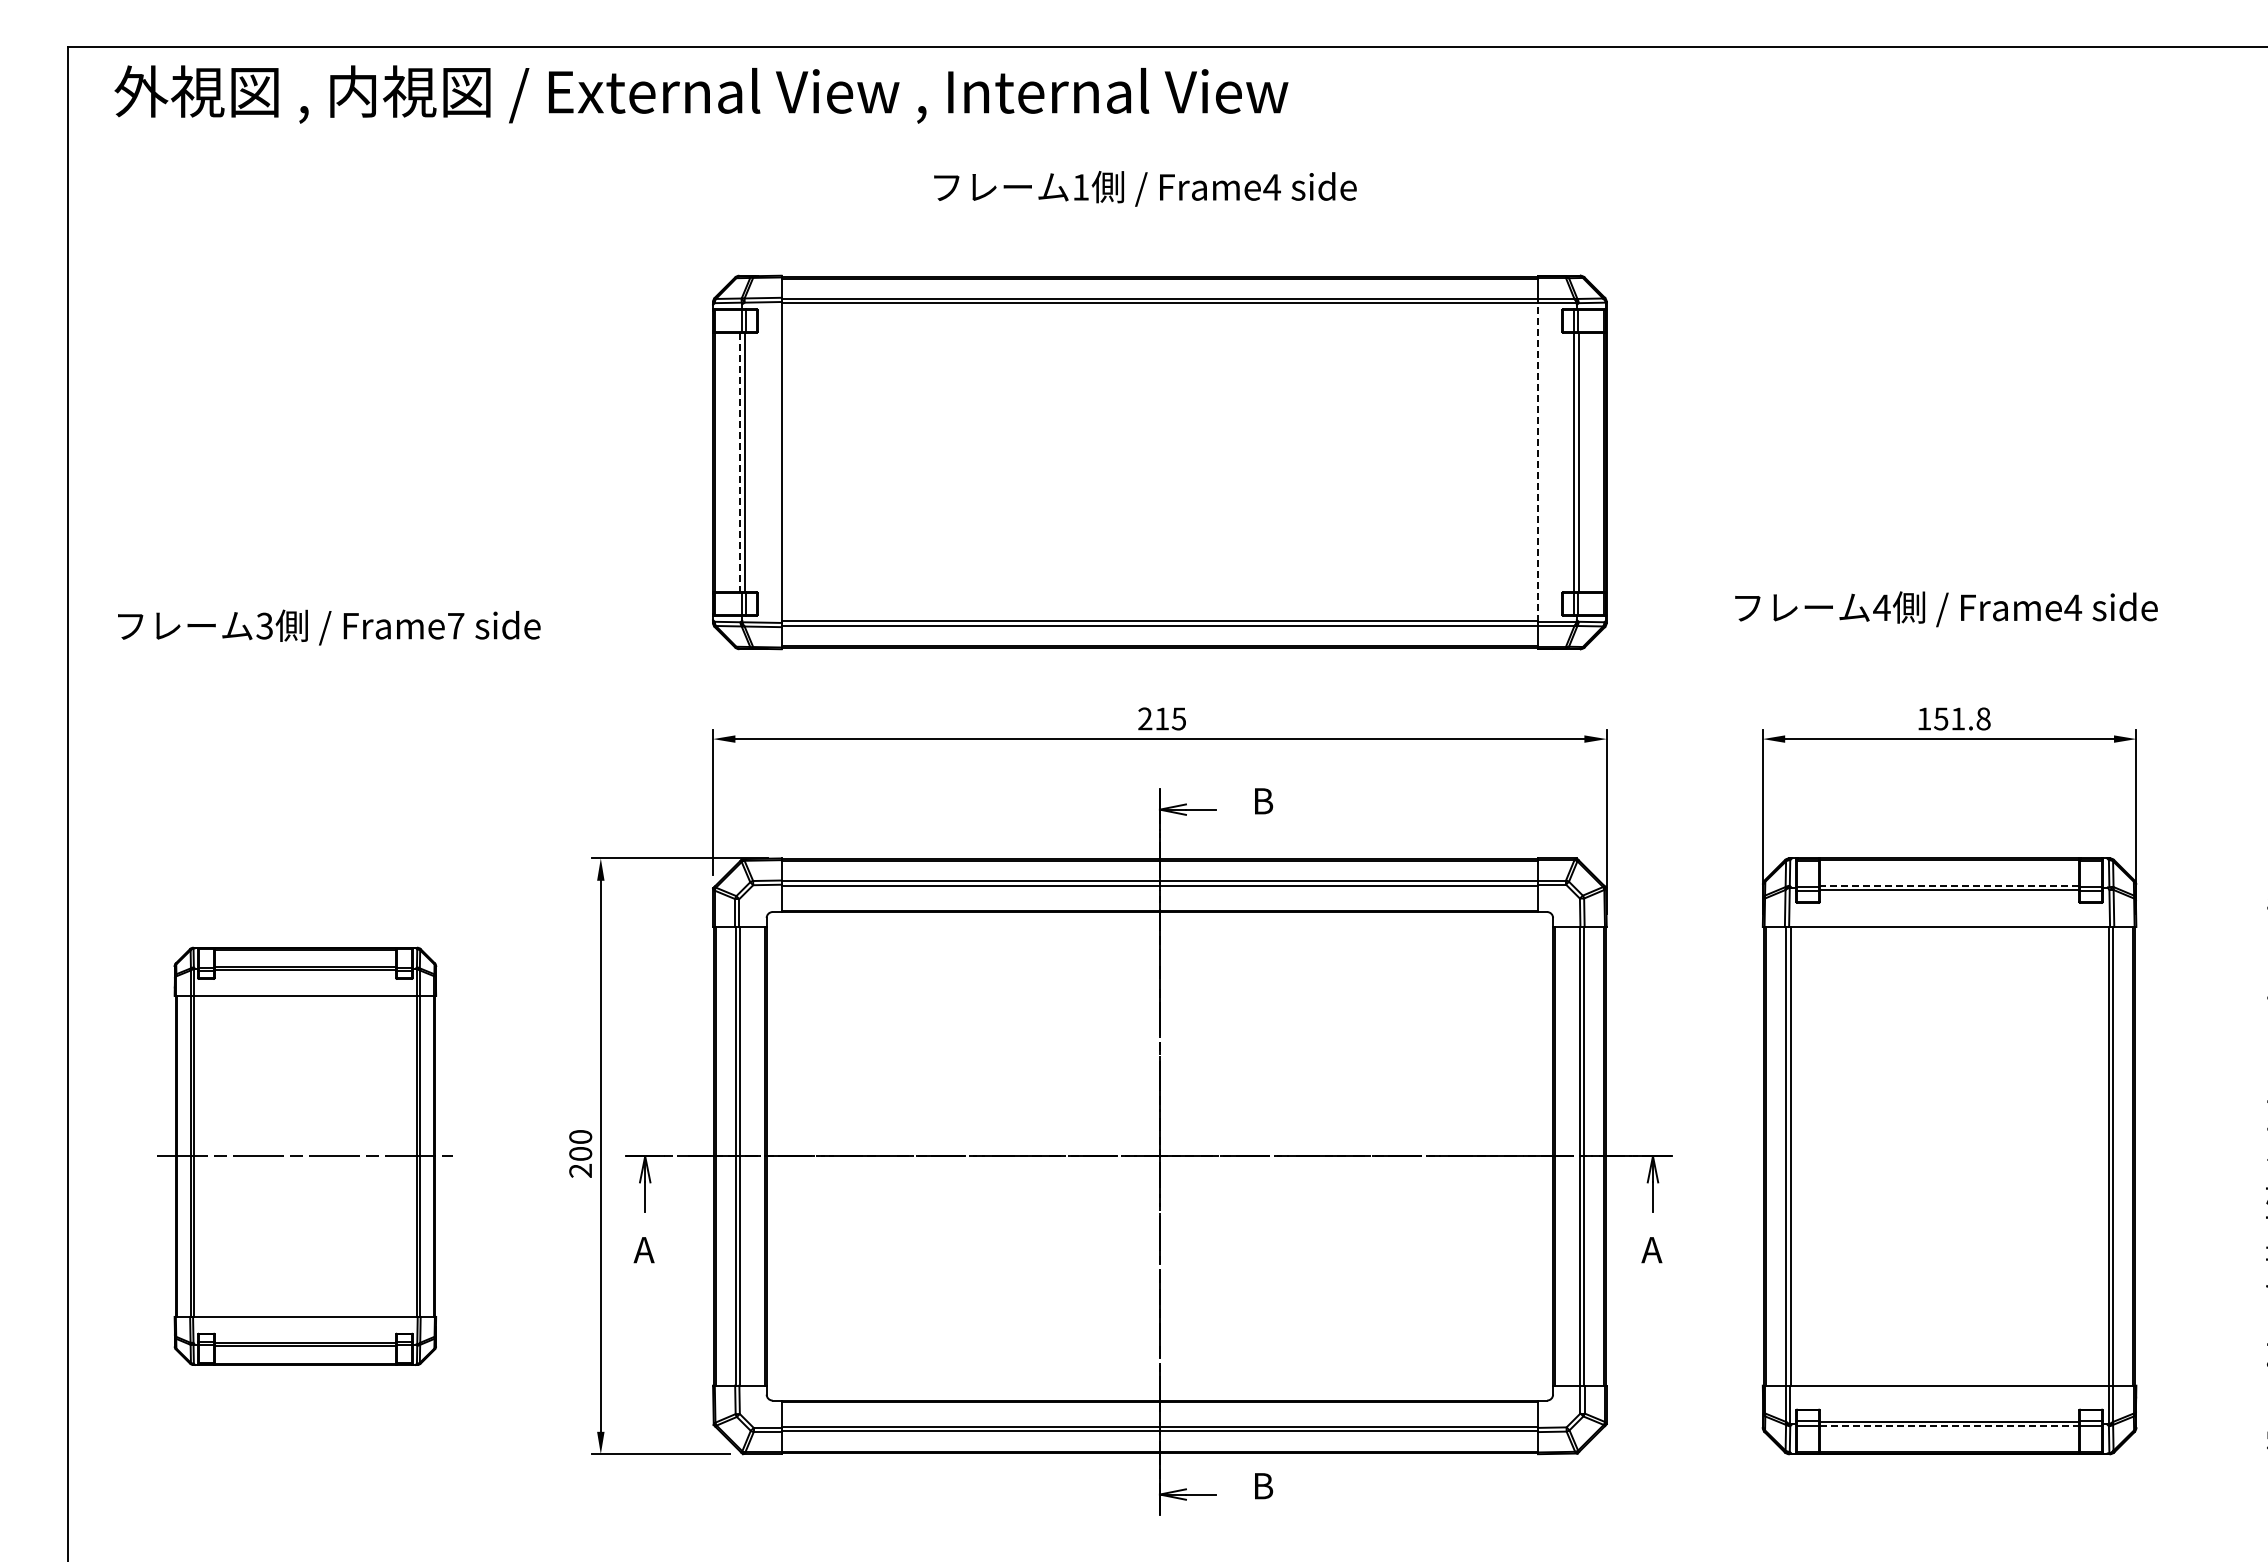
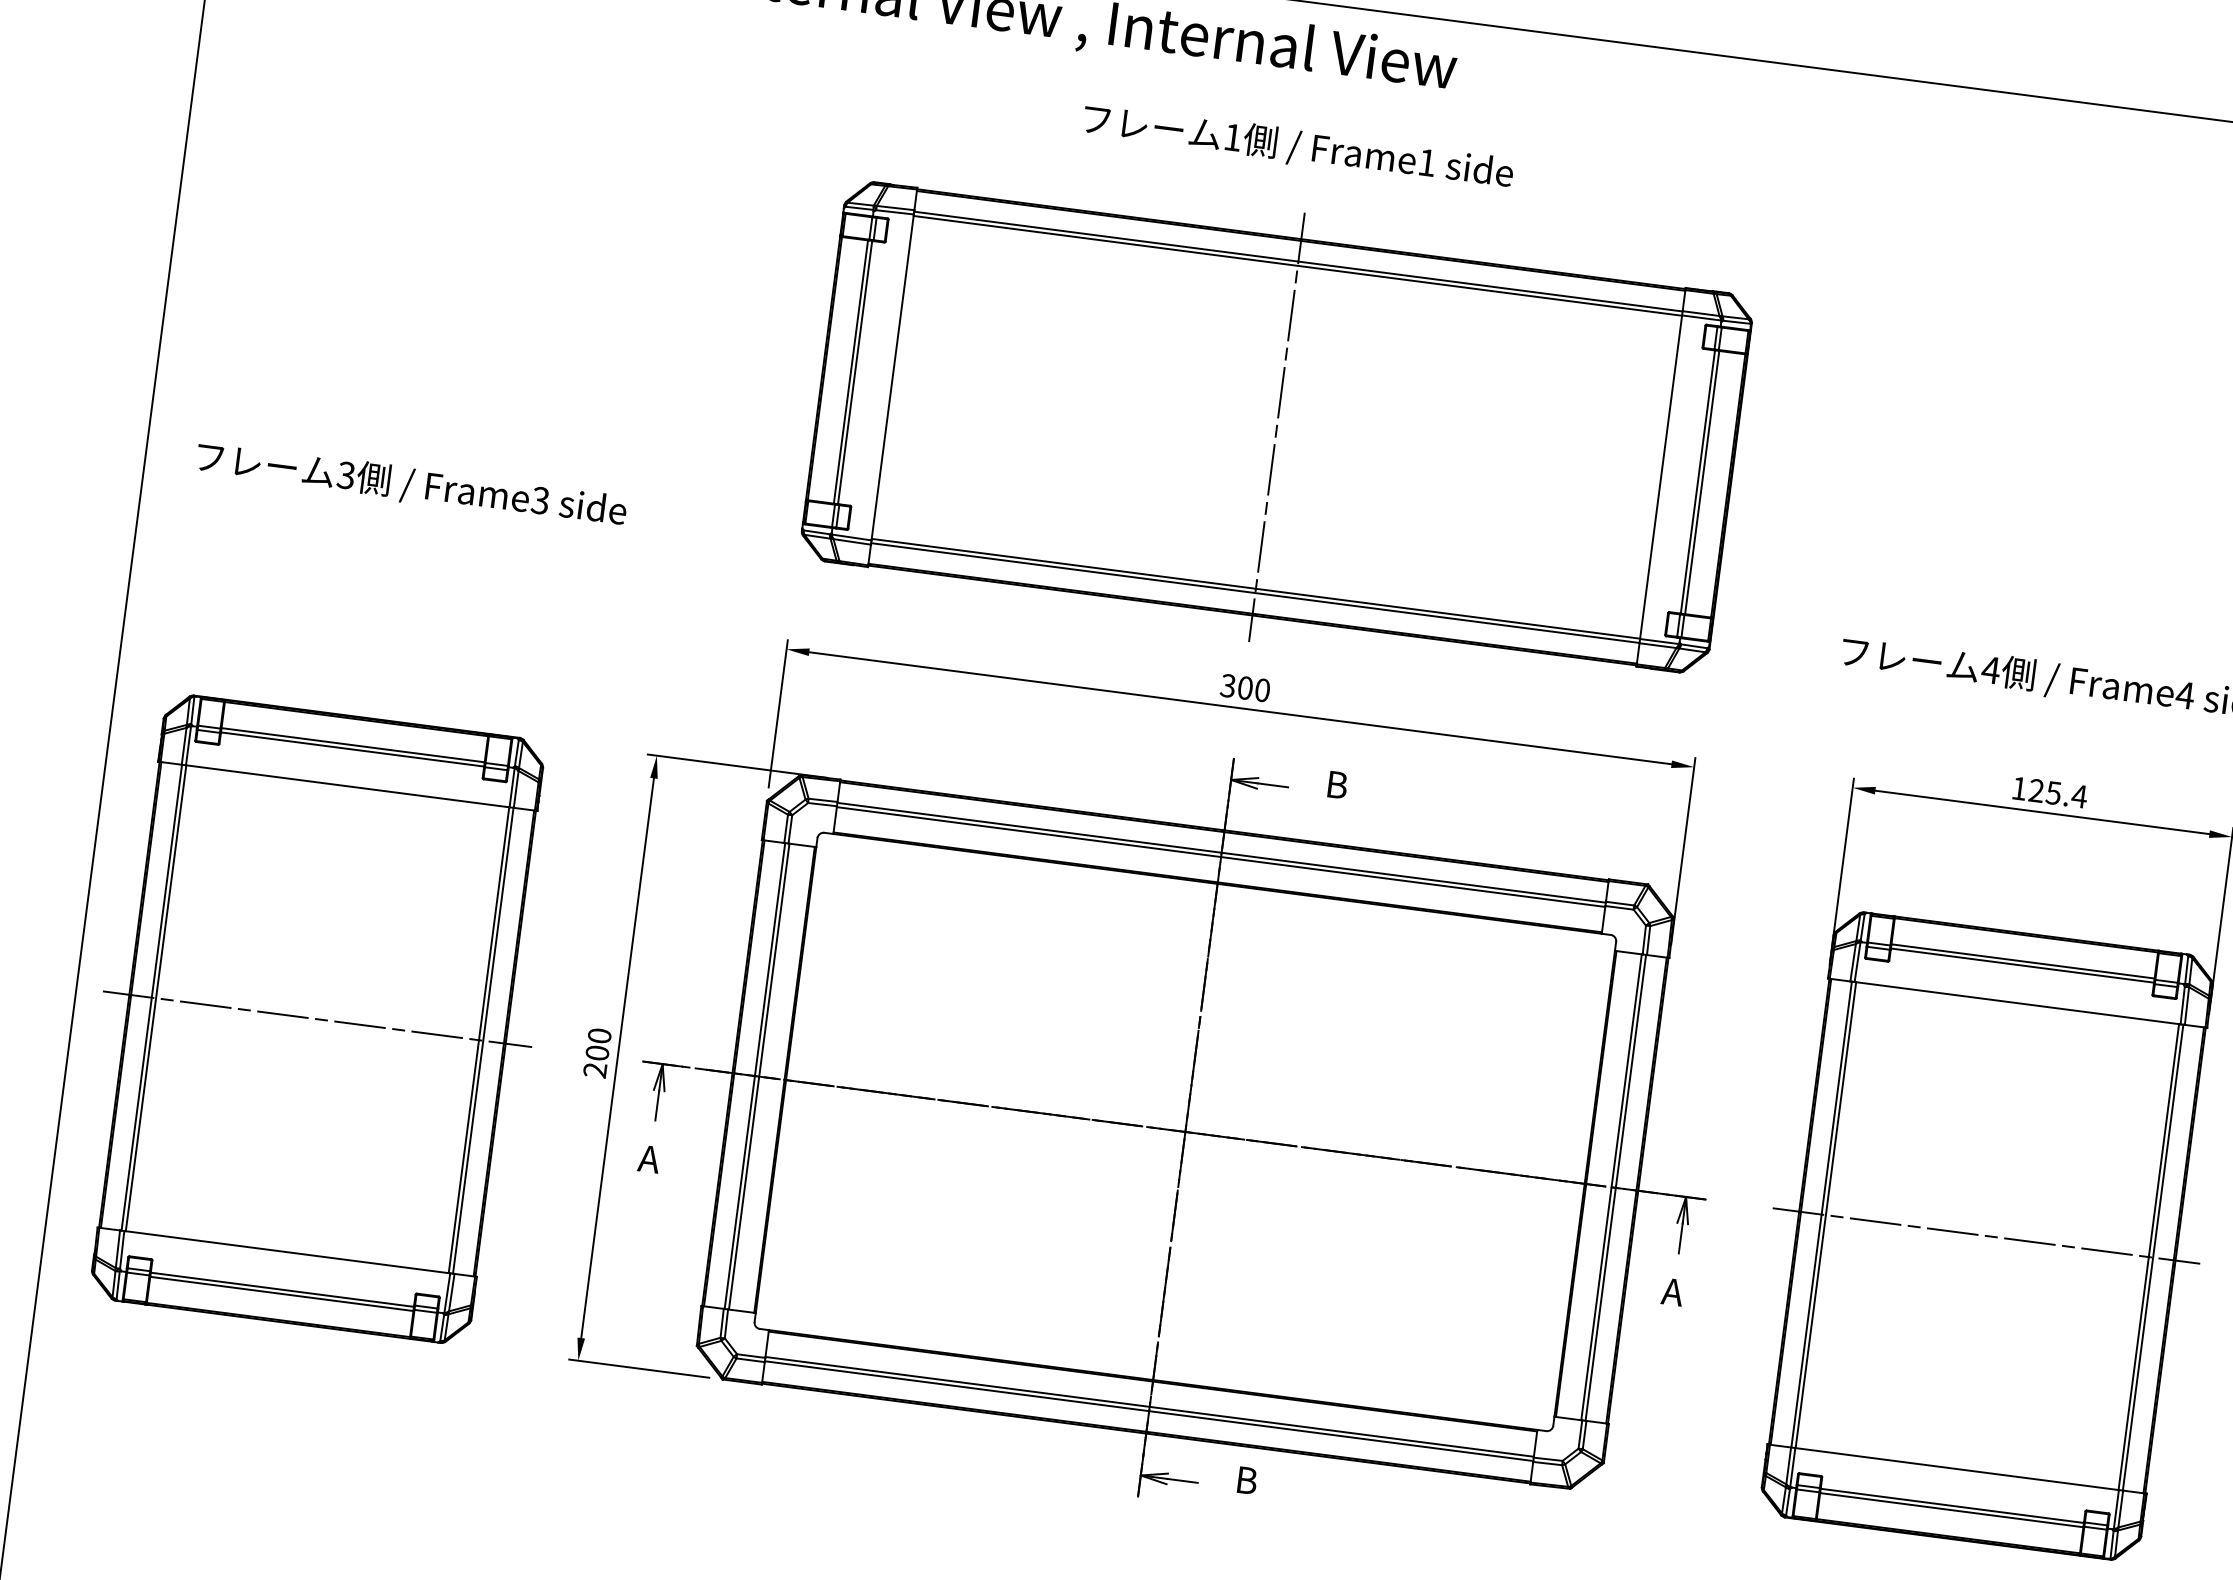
text: (1271, 187) -> (1426, 162), Frame4 -> Frame1
line: (1538, 461) -> (1661, 476), dashed -> solid
line: (740, 462) -> (850, 372), dashed -> solid
line: (1159, 462) -> (1276, 427), added
text: (455, 625) -> (540, 499), Frame7 -> Frame3
text: (1162, 718) -> (1245, 687), 215 -> 300
text: (1962, 718) -> (2058, 793), 151.8 -> 125.4
line: (1949, 885) -> (2022, 961), dashed -> solid
part: (305, 1156) -> (317, 1019), size x1.43
line: (1948, 1156) -> (1986, 1236), added
line: (1949, 1426) -> (1951, 1510), dashed -> solid

